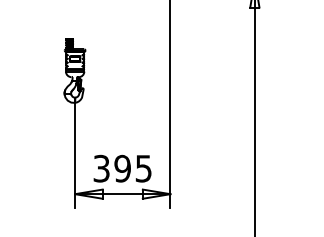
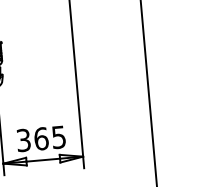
text: (122, 168) -> (41, 138), 395 -> 365

